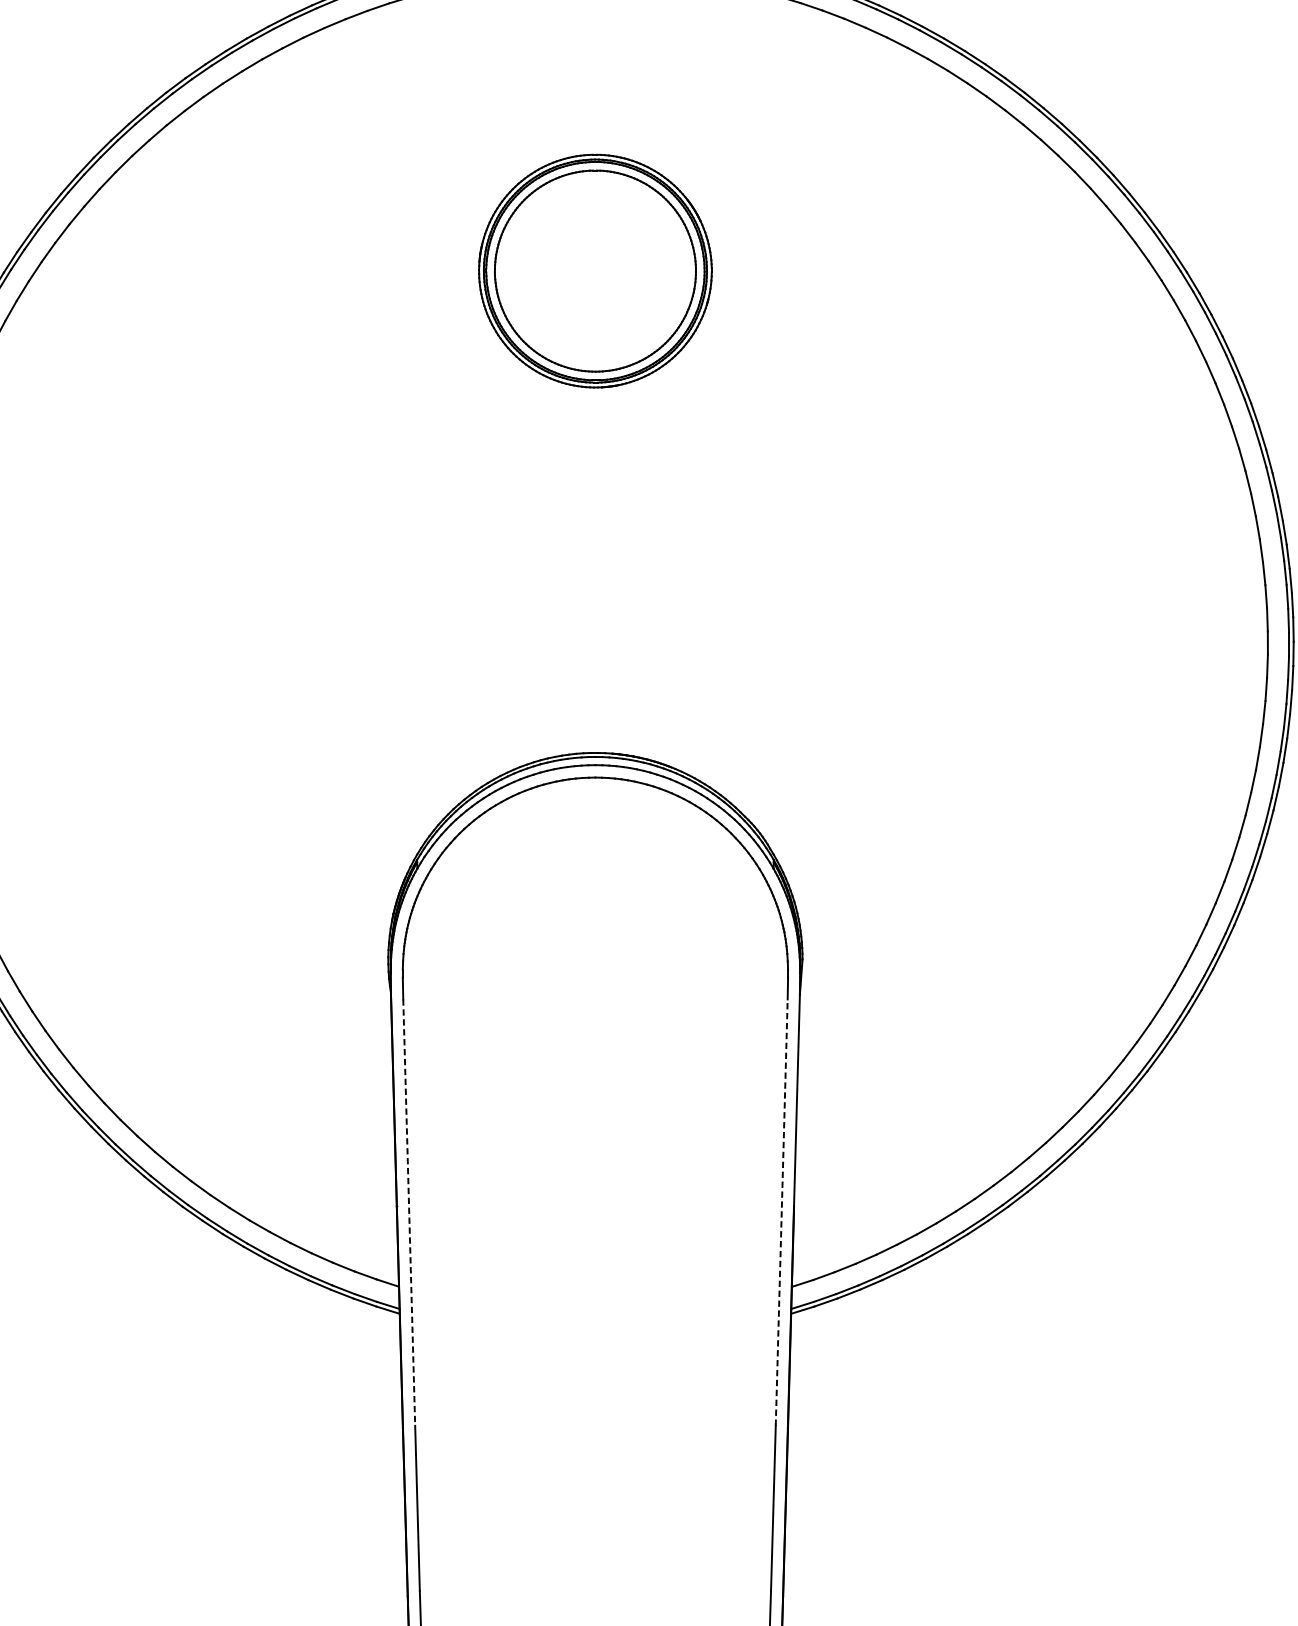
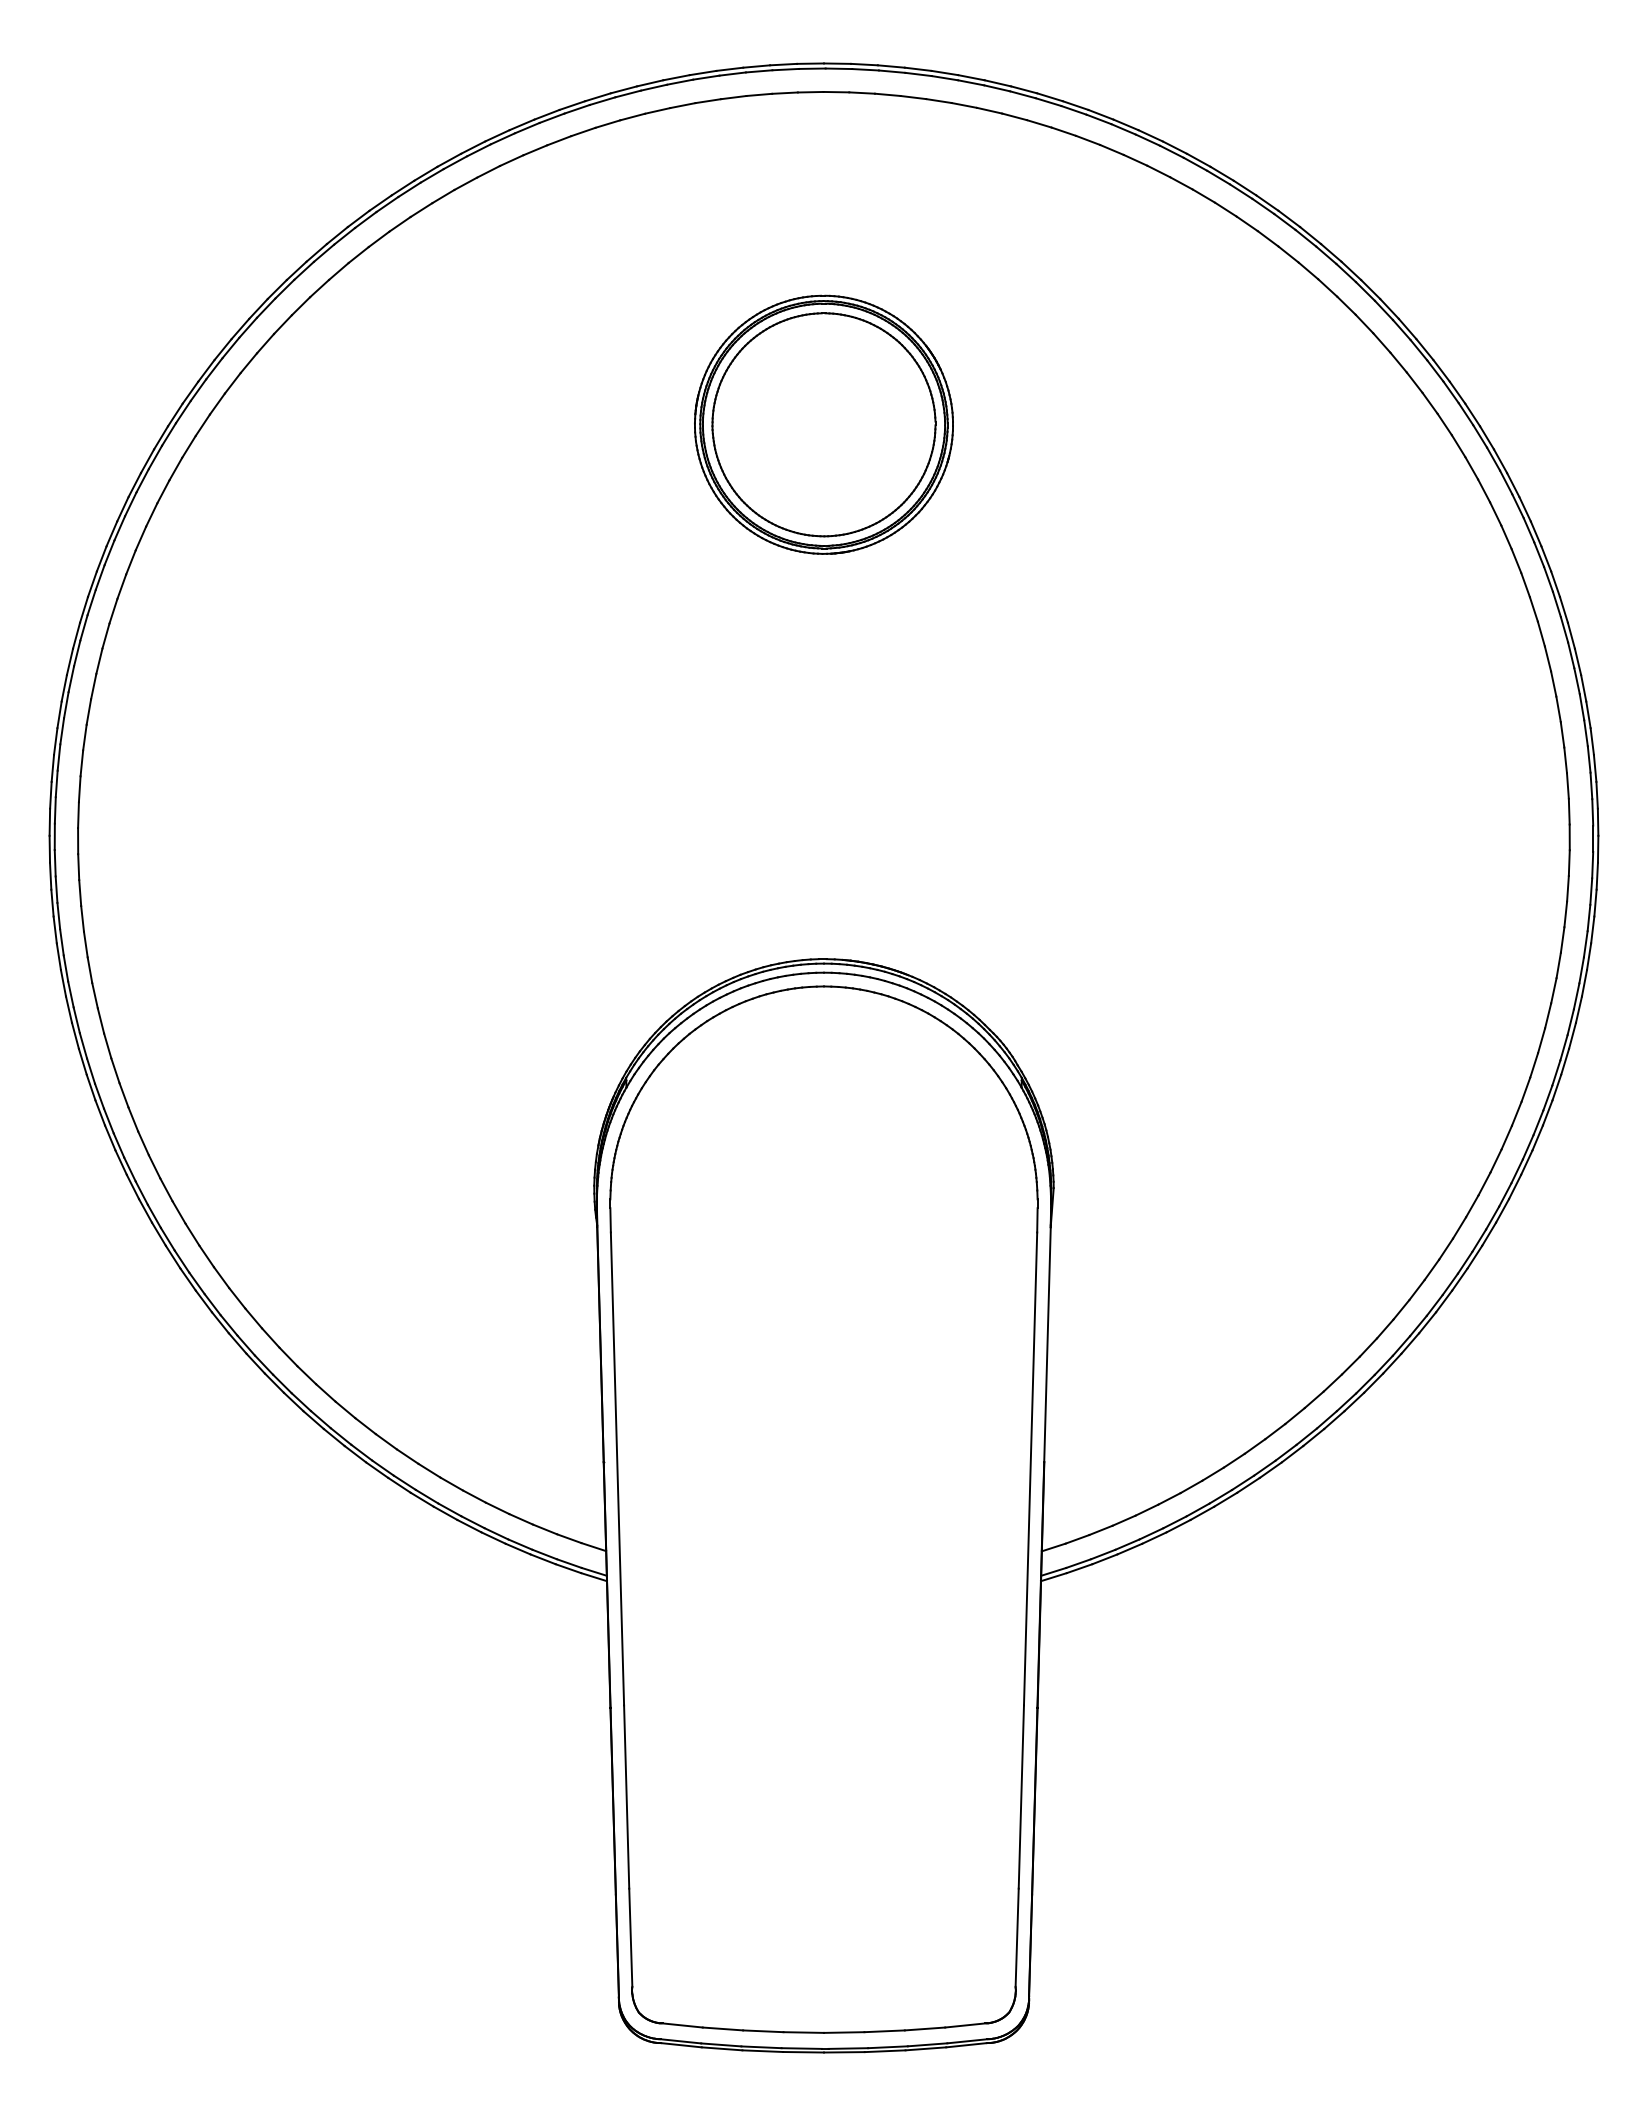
line: (409, 1212) -> (617, 1468), dashed -> solid
line: (781, 1212) -> (1030, 1468), dashed -> solid

